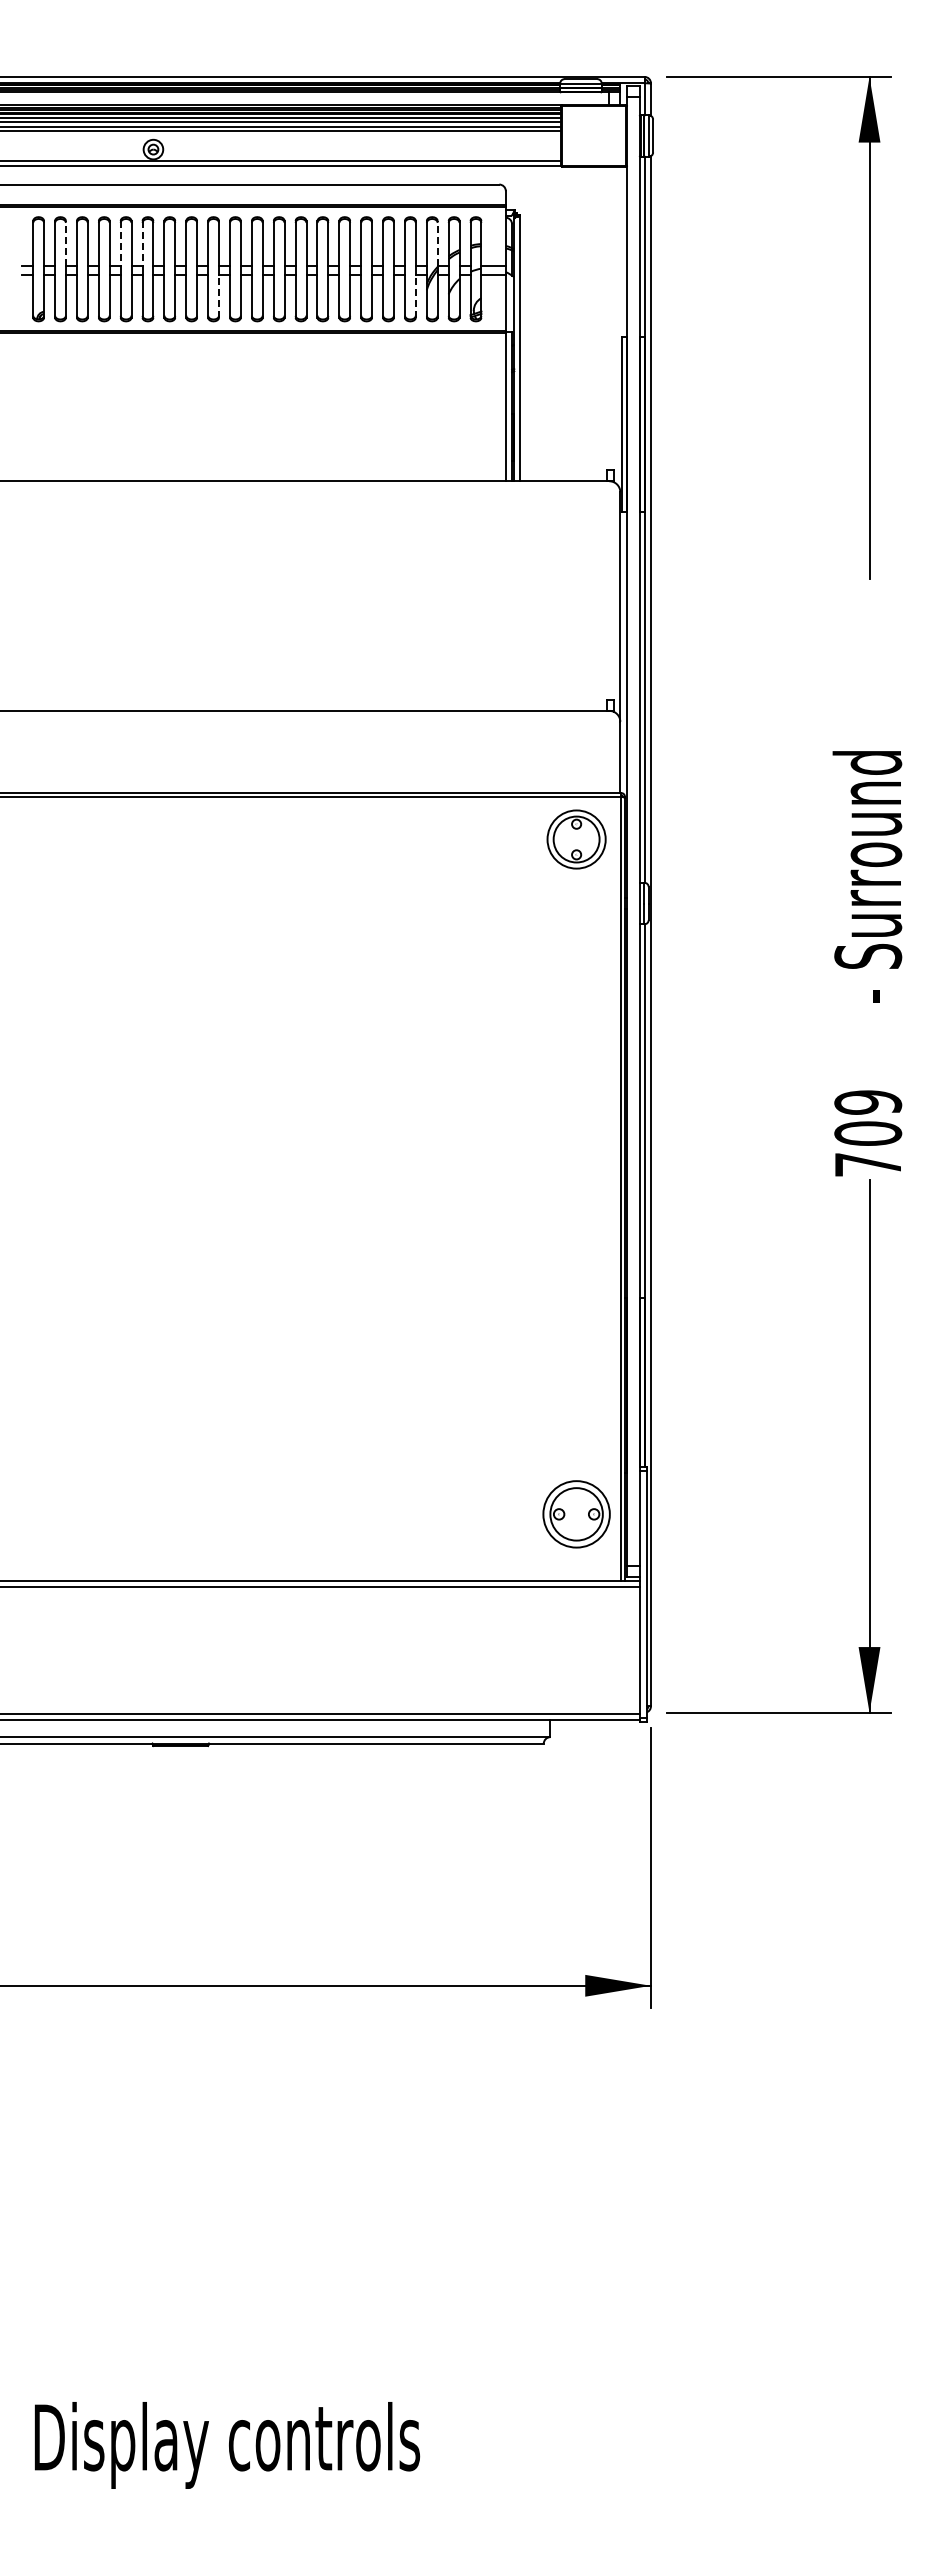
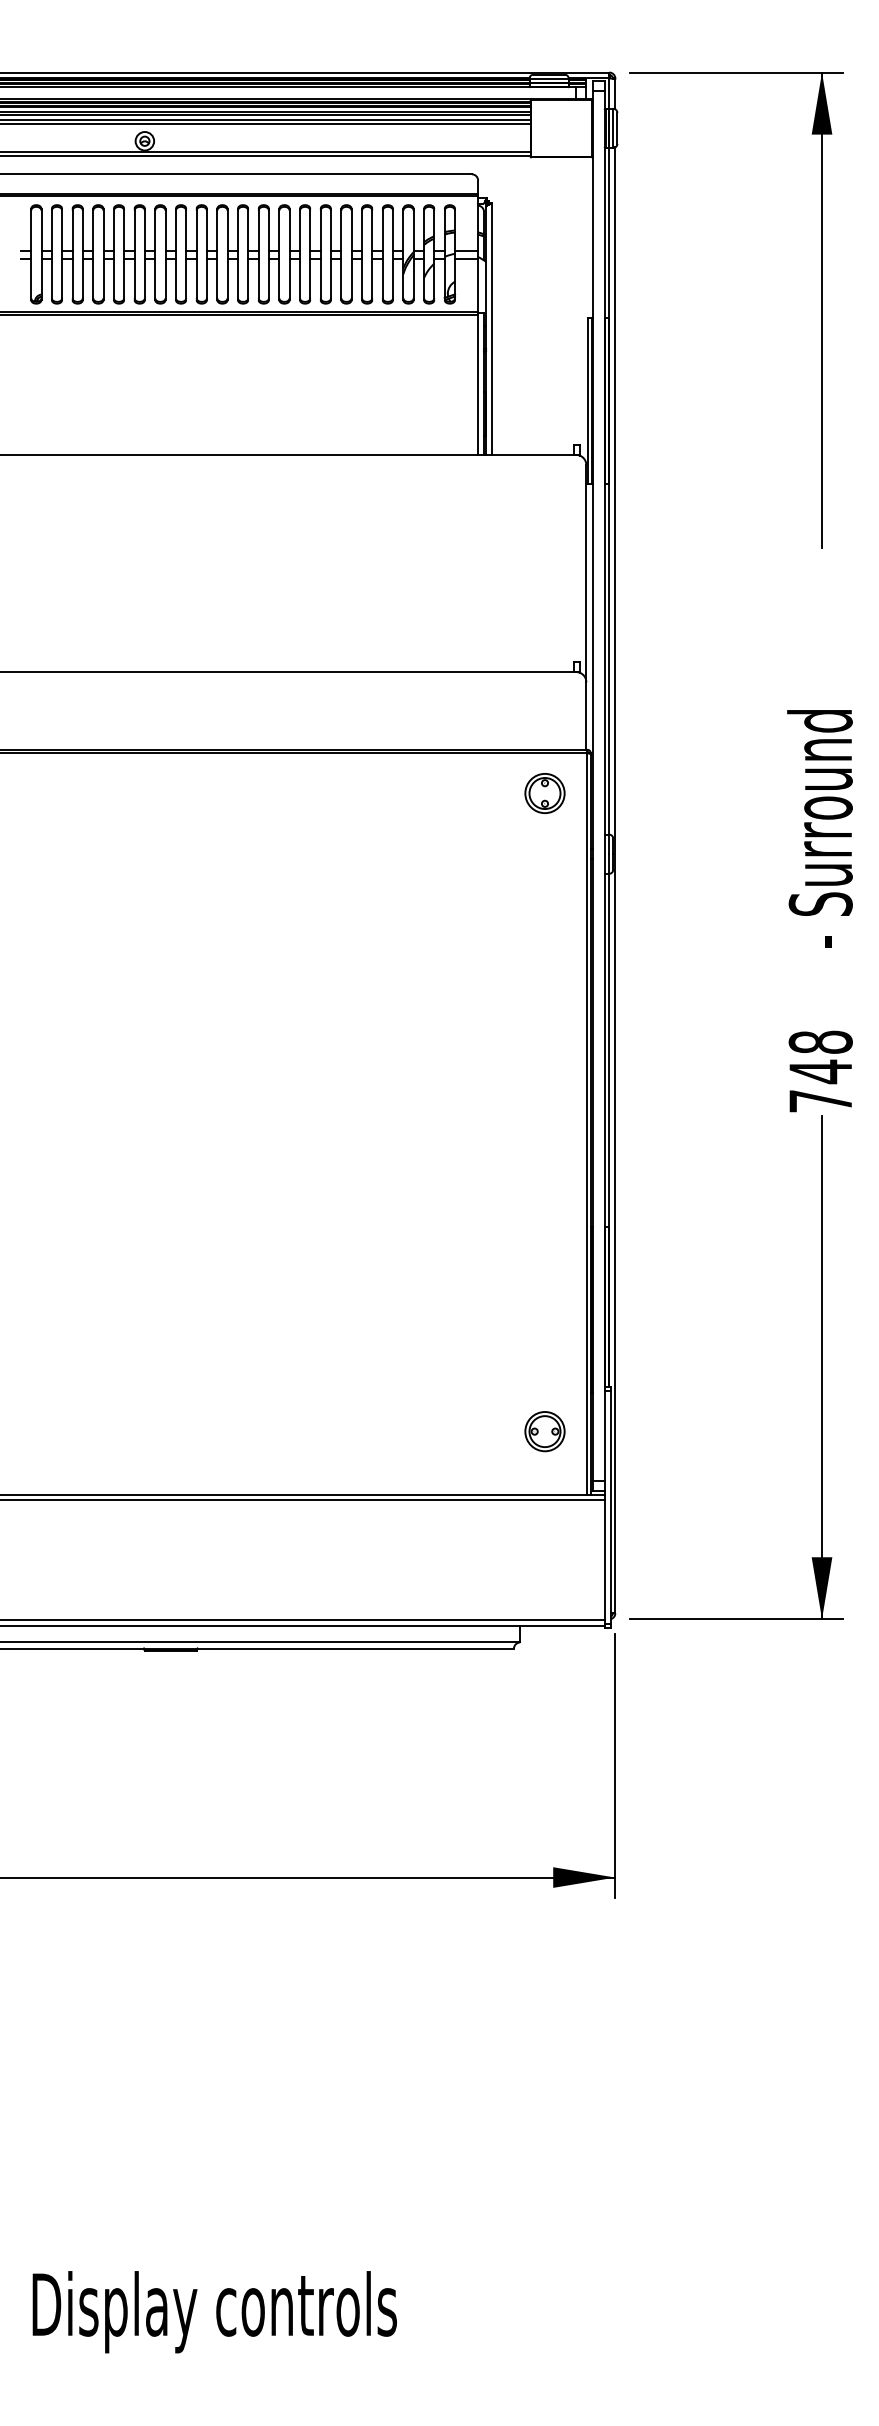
line: (65, 242) -> (61, 229), dashed -> solid
line: (437, 242) -> (413, 229), dashed -> solid
line: (120, 243) -> (113, 230), dashed -> solid
line: (142, 243) -> (134, 230), dashed -> solid
line: (219, 296) -> (207, 280), dashed -> solid
line: (415, 296) -> (392, 280), dashed -> solid
part: (576, 838) -> (544, 792), size x0.71
text: (868, 1118) -> (821, 1057), 709 -> 748
part: (576, 1513) -> (544, 1430), size x0.62

